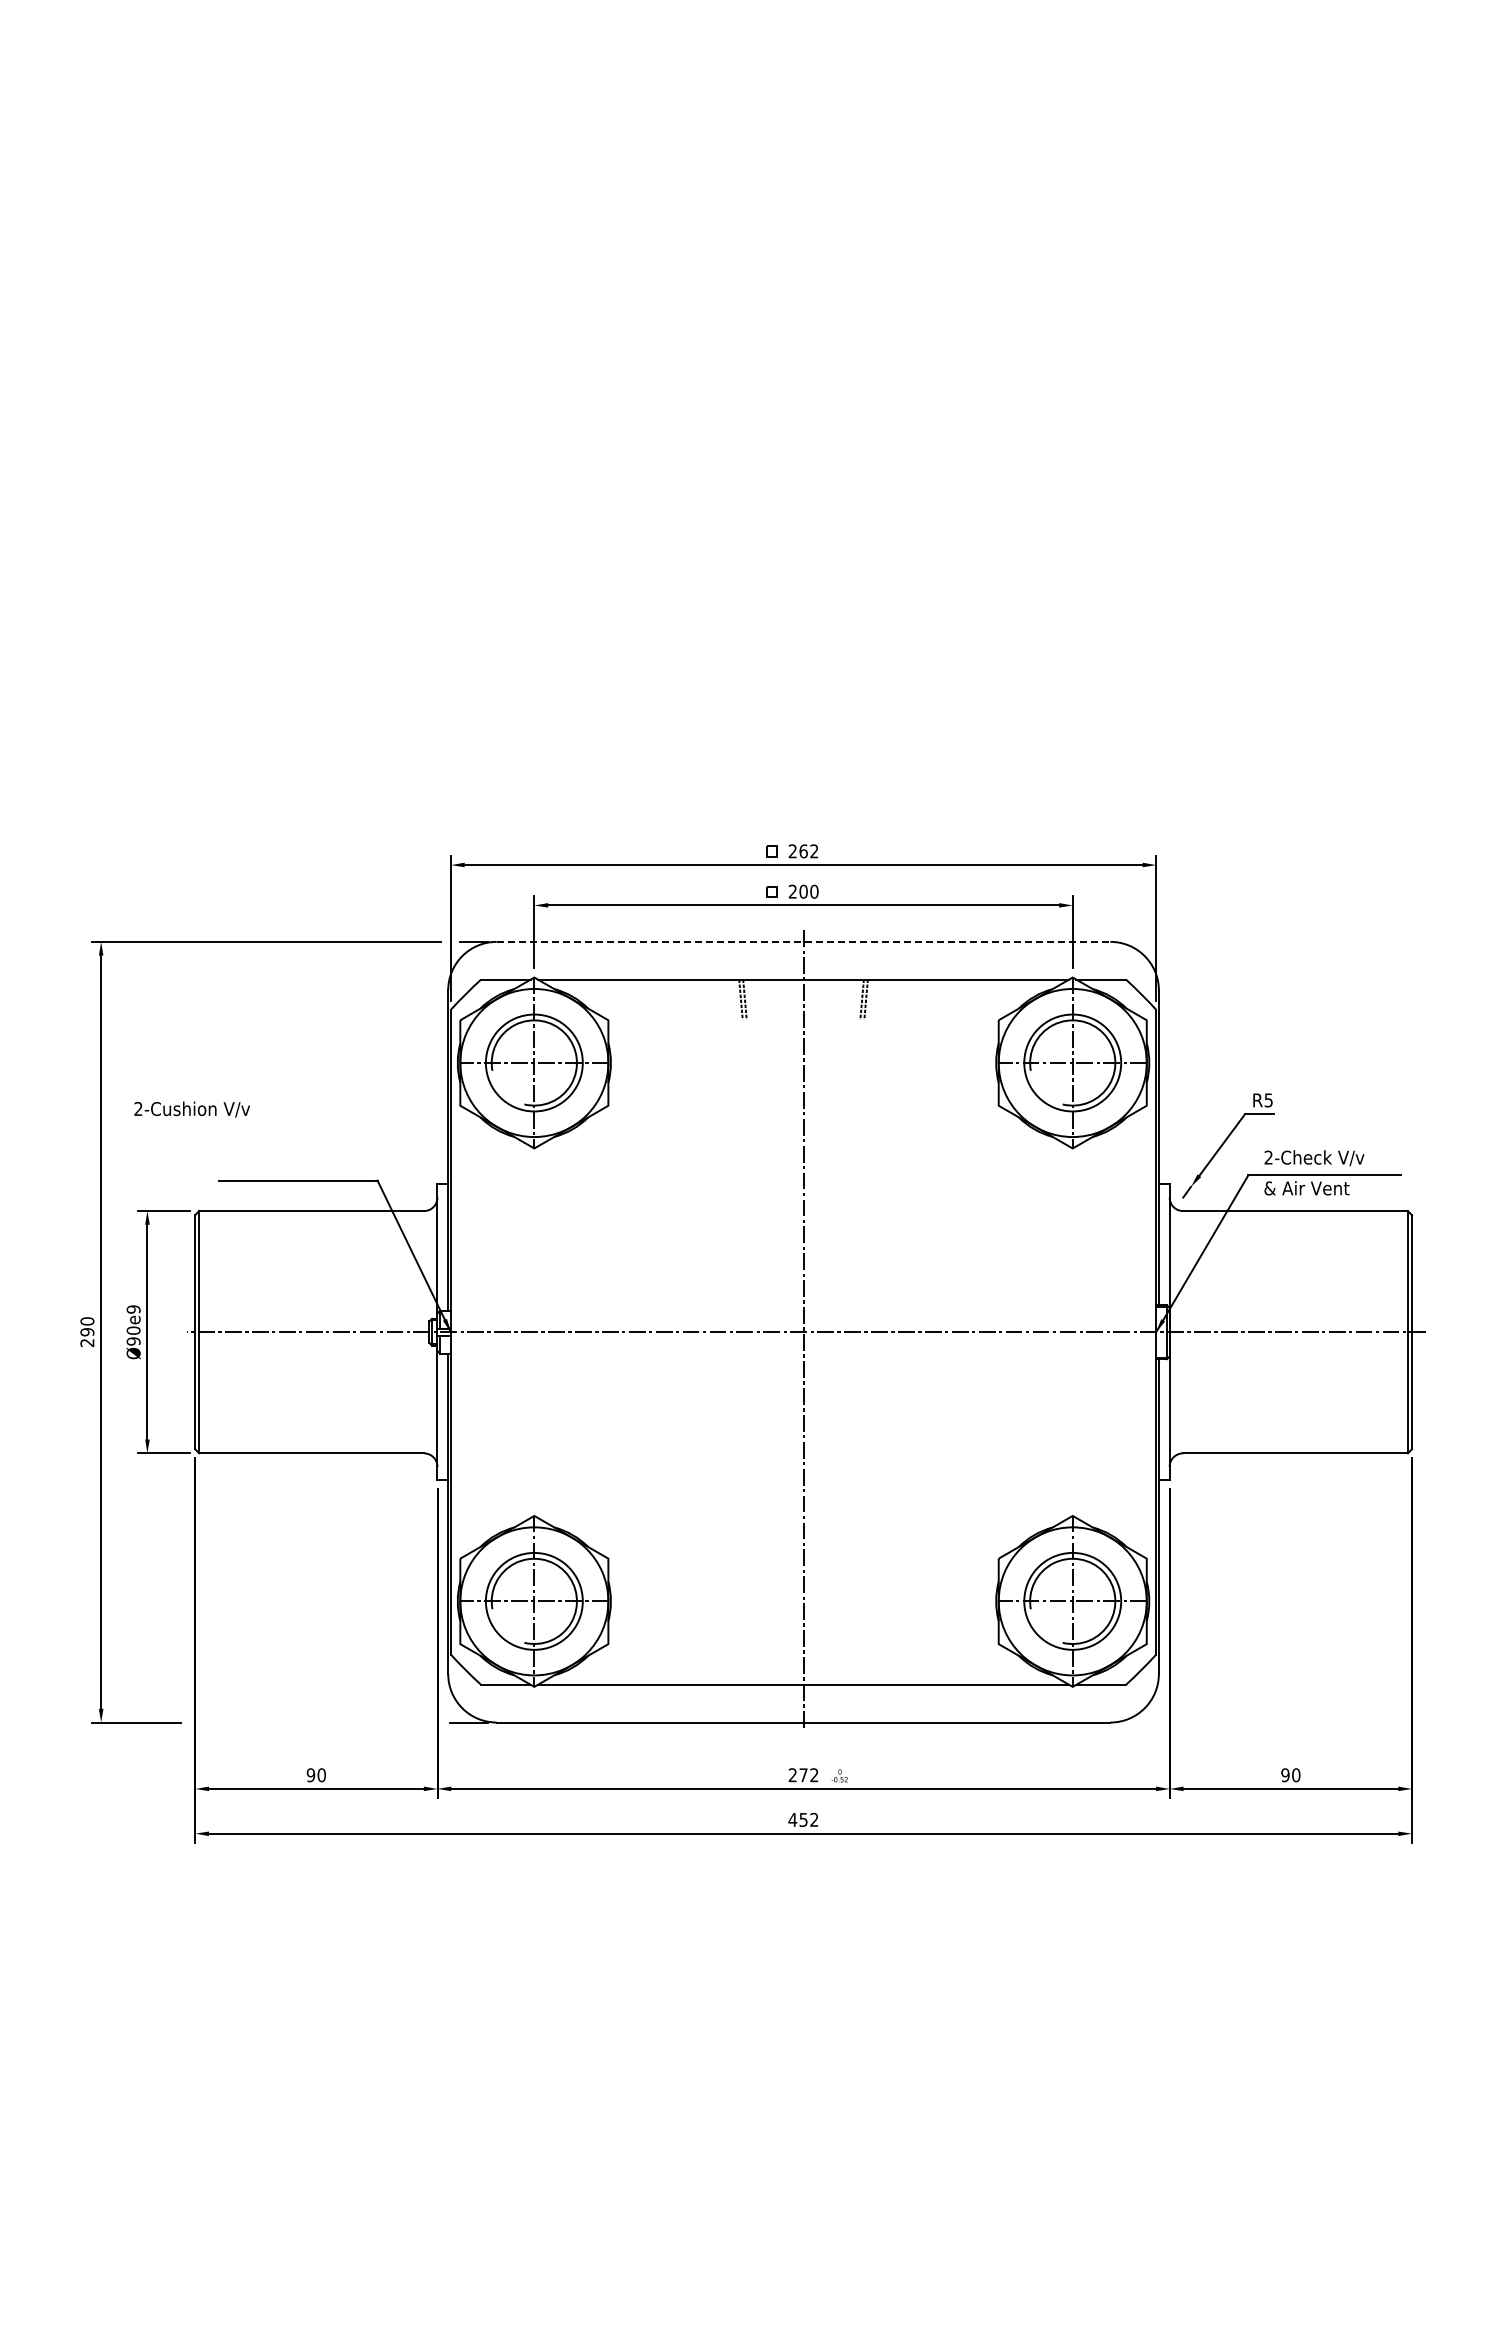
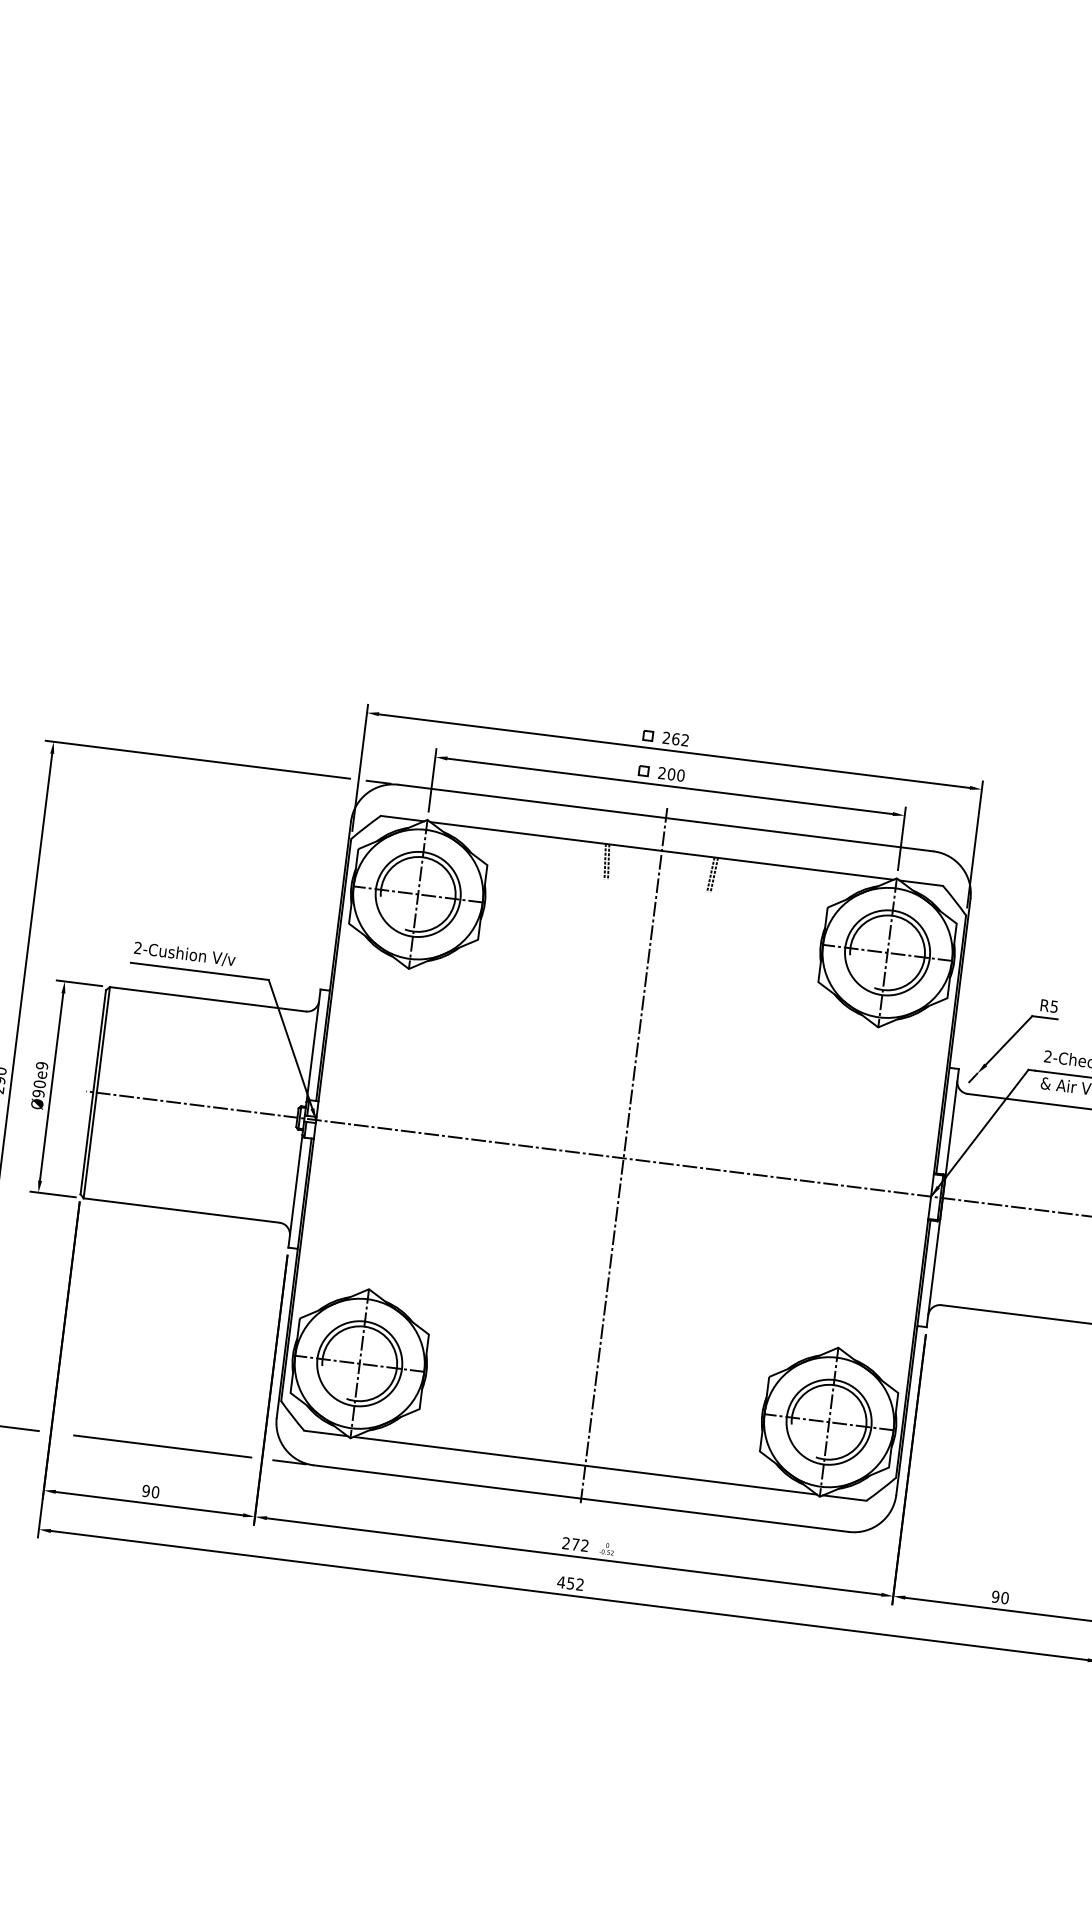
line: (803, 941) -> (666, 817), dashed -> solid
text: (191, 1109) -> (184, 954), moved
line: (323, 1722) -> (162, 1446), added

